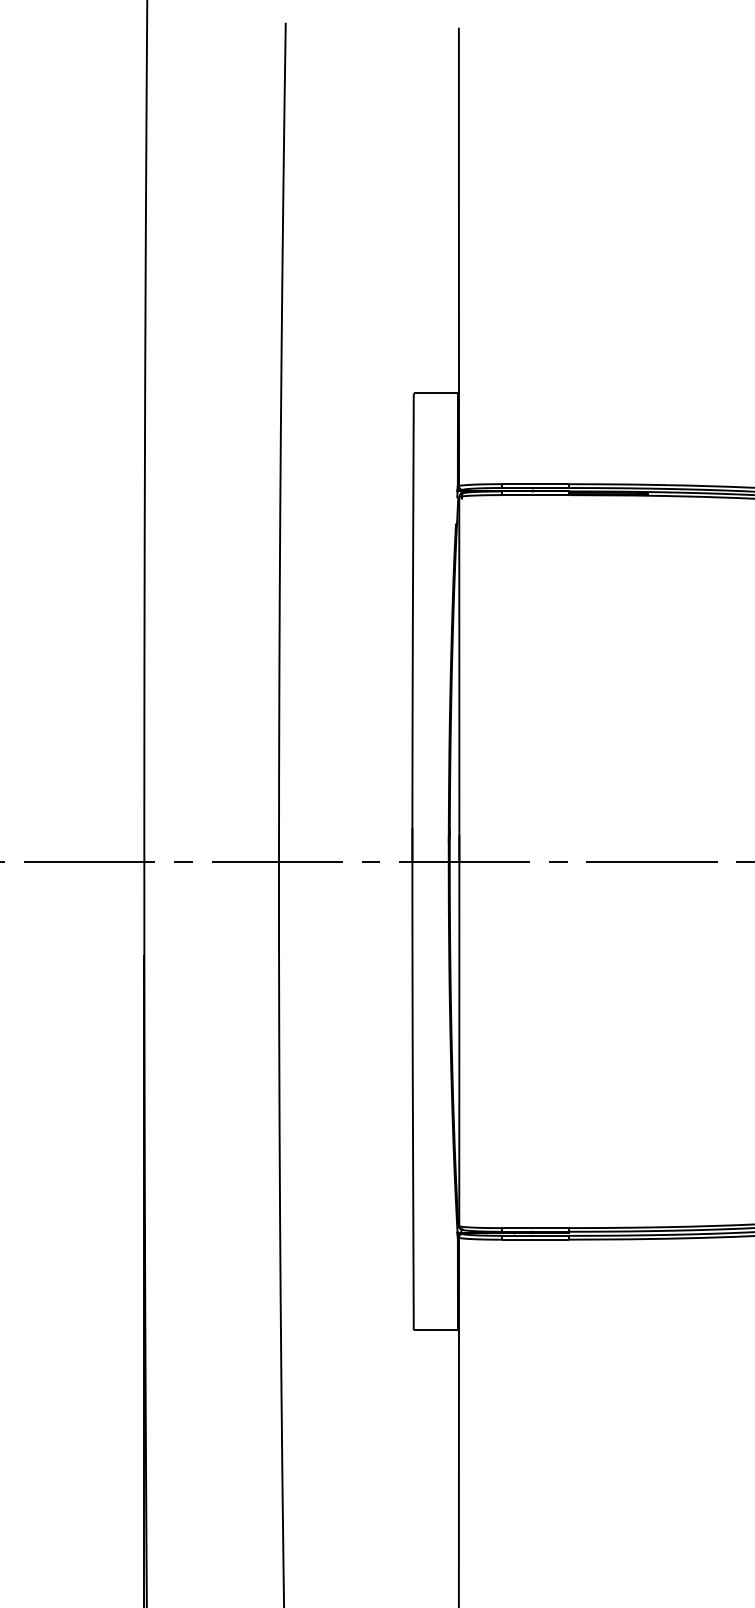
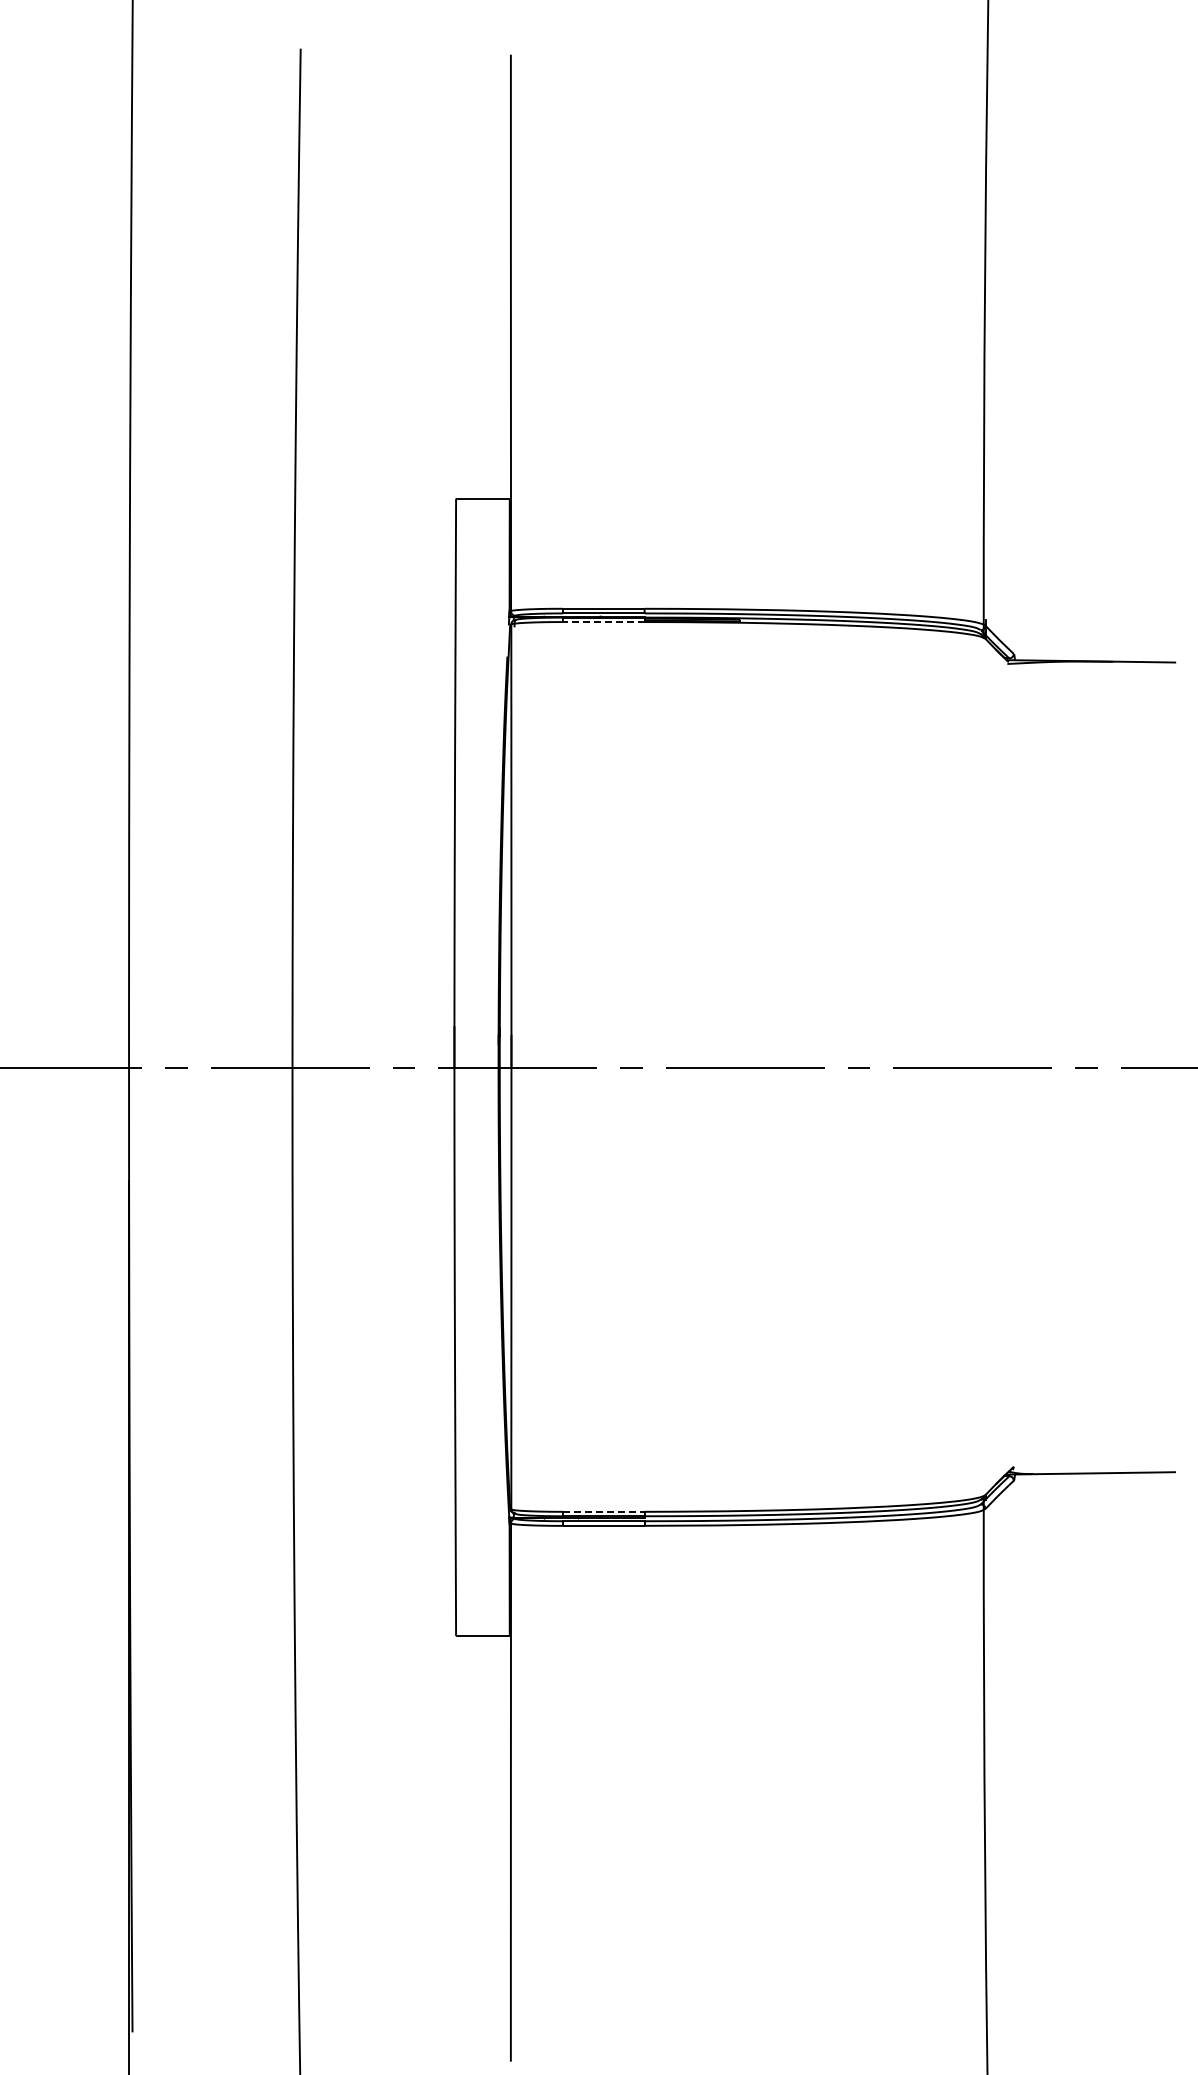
line: (536, 495) -> (604, 622), solid -> dashed
line: (535, 1227) -> (603, 1511), solid -> dashed

